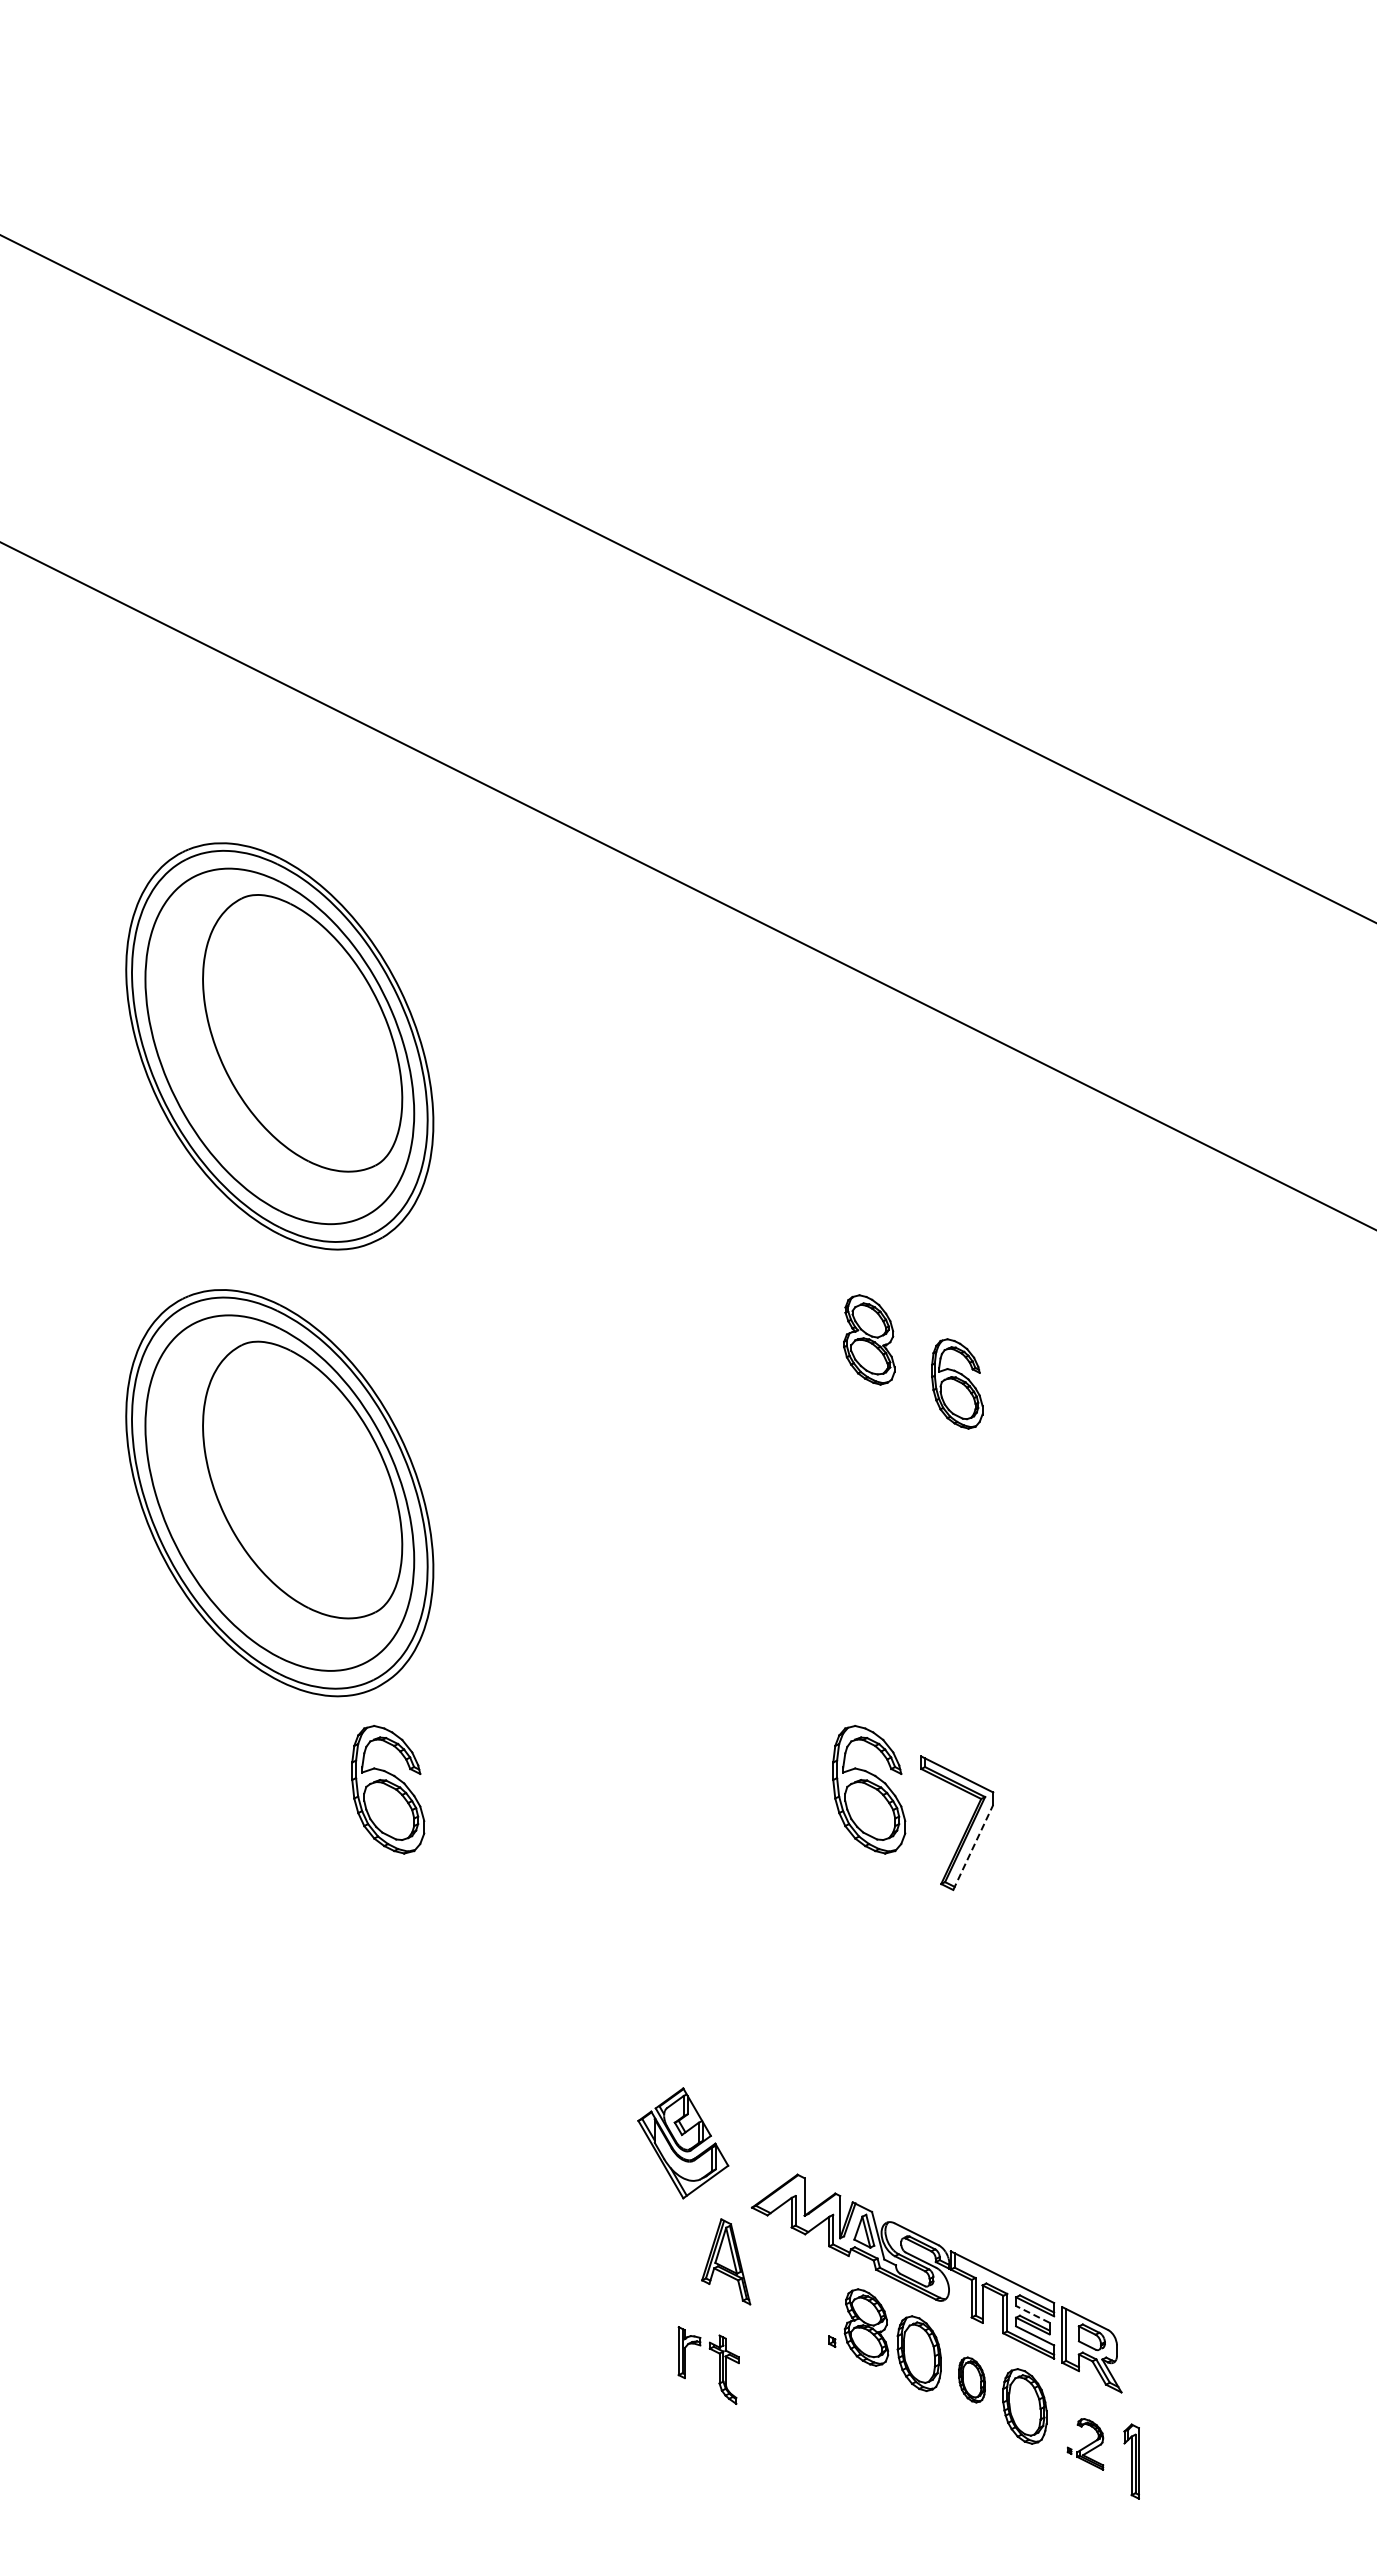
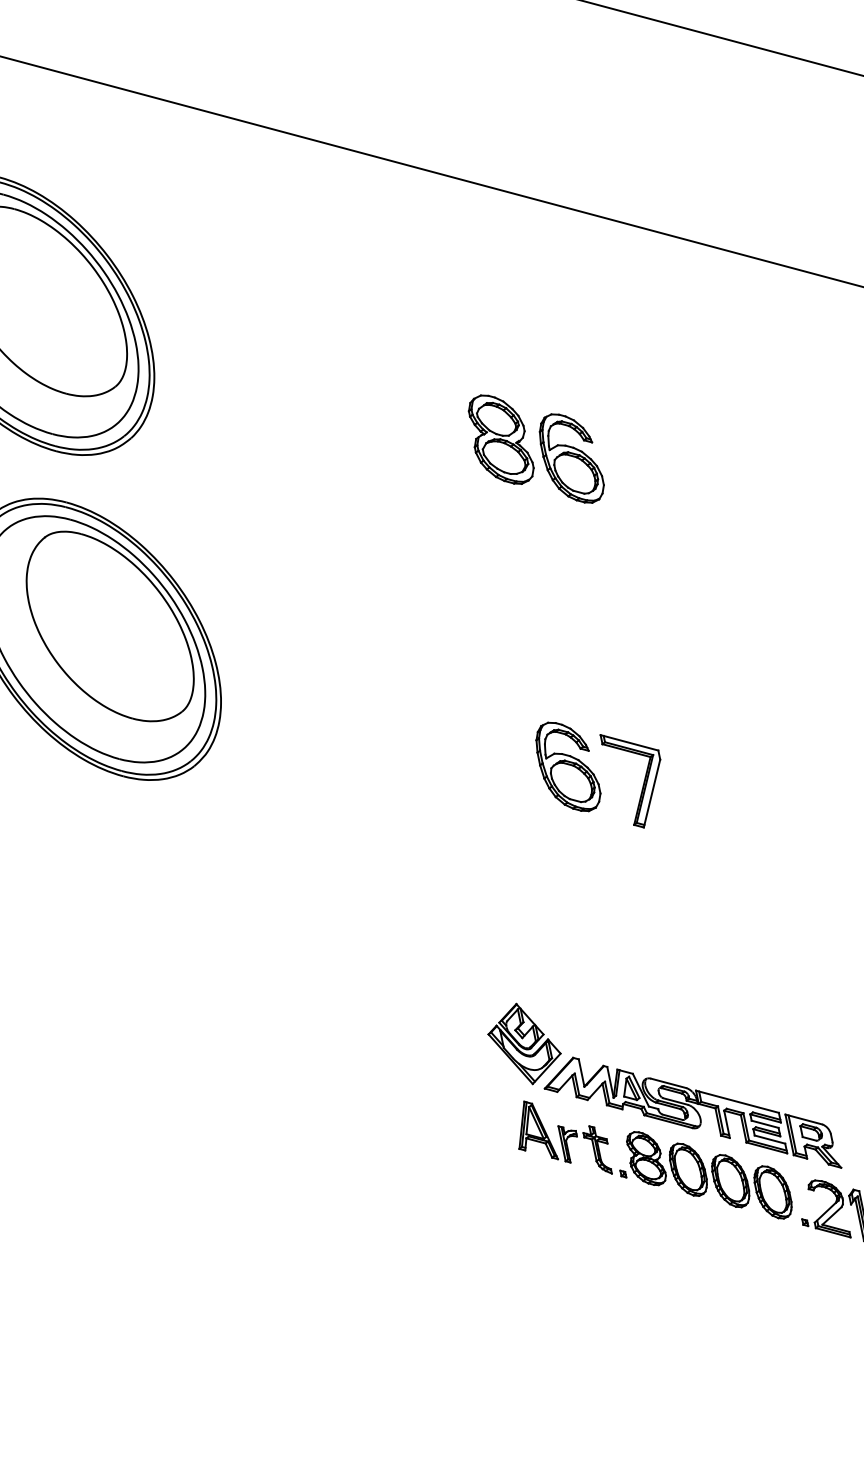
part: (869, 1339) -> (500, 439), size x1.43
part: (957, 1383) -> (571, 458), size x1.43
part: (388, 1789) -> (218, 838), removed
line: (973, 1847) -> (652, 793), dashed -> solid
part: (683, 2143) -> (524, 1044), moved
line: (1032, 2314) -> (764, 1124), dashed -> solid
part: (719, 2365) -> (593, 1148), moved
part: (971, 2379) -> (730, 1180), size x1.67
part: (1085, 2444) -> (822, 1211), size x1.67

